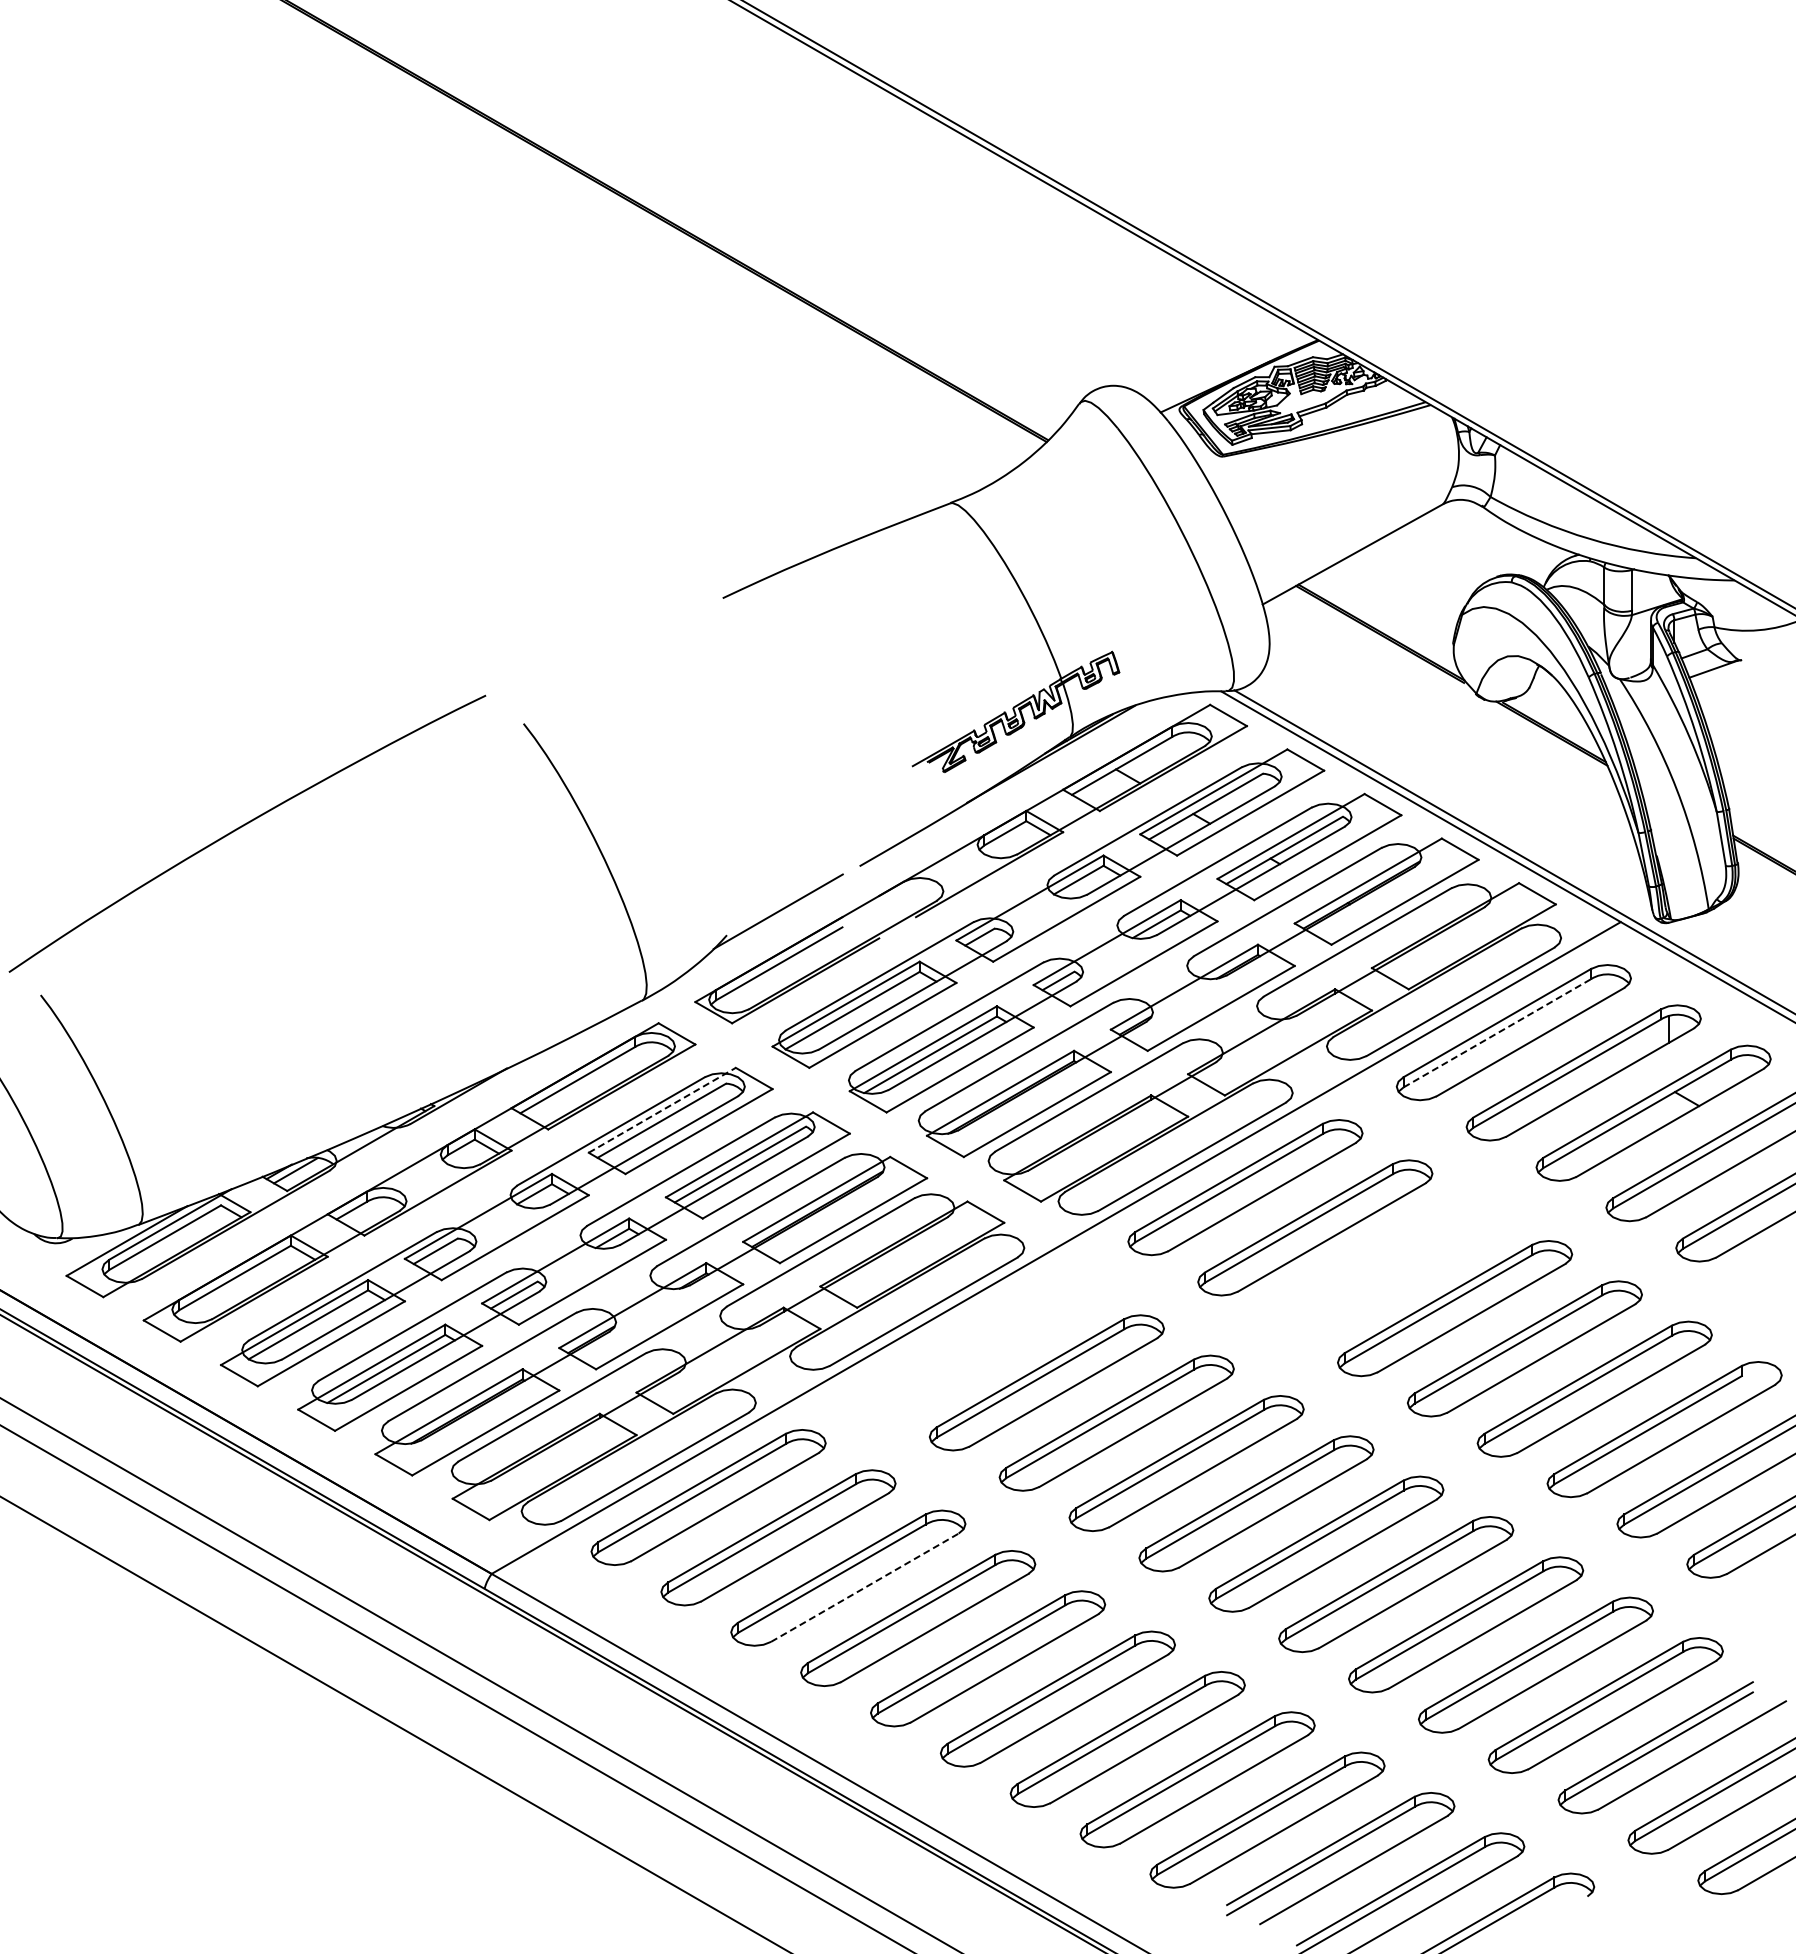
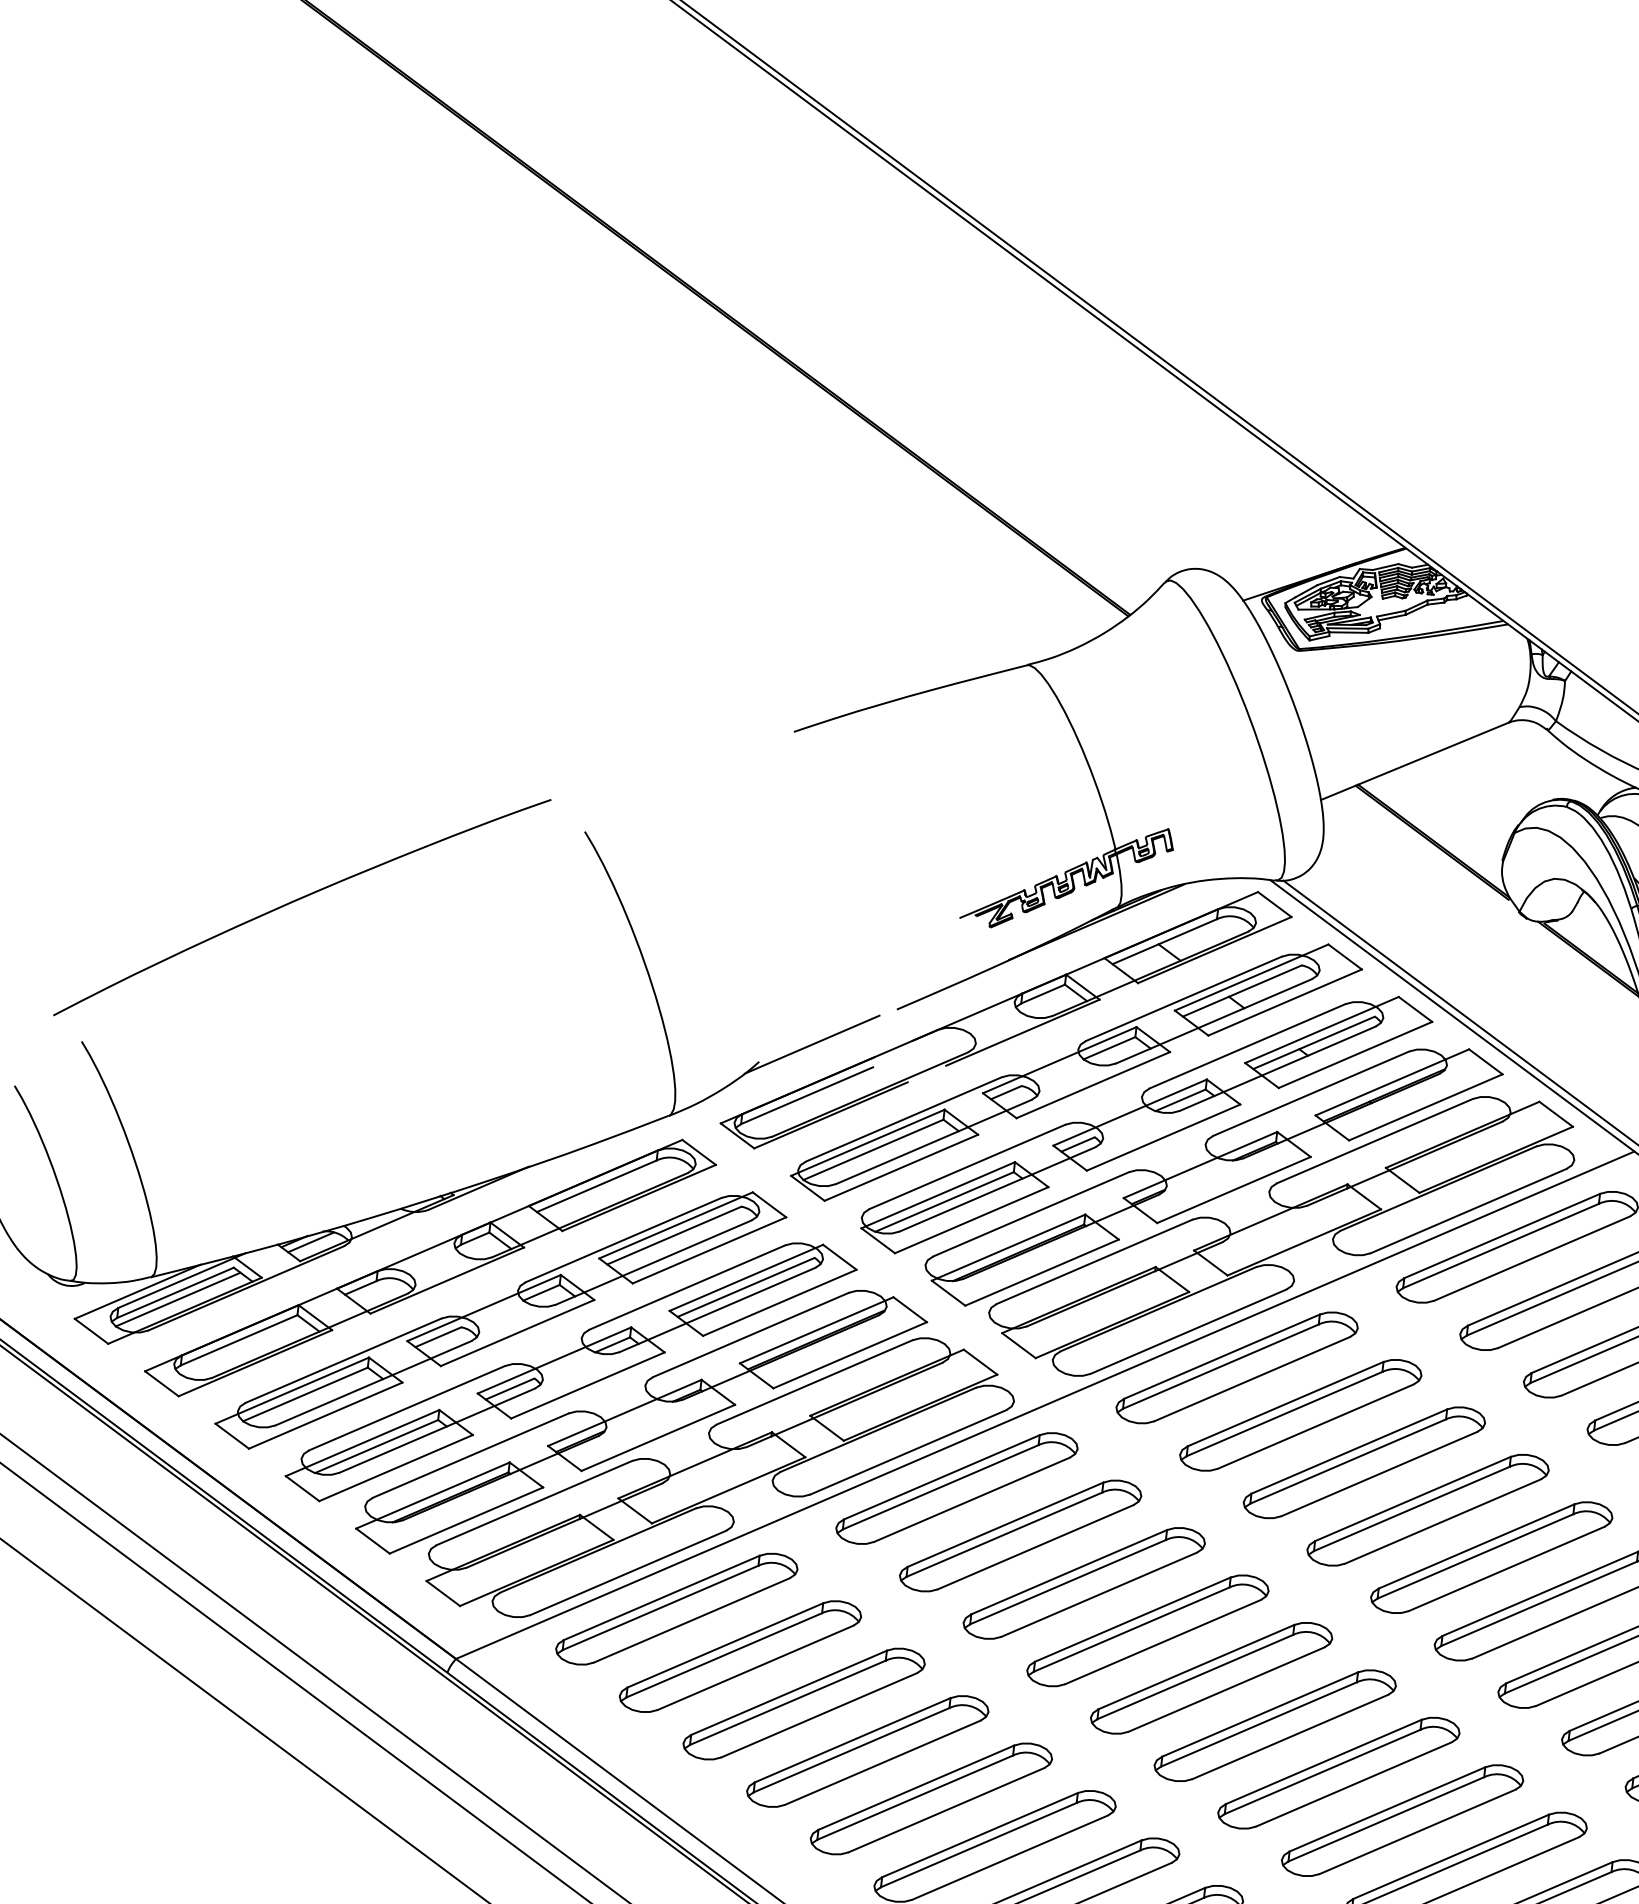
line: (1497, 1033) -> (1501, 1246), dashed -> solid
line: (662, 1110) -> (676, 1225), dashed -> solid
line: (168, 1243) -> (178, 1298), added
part: (1385, 1267) -> (1364, 1462), added
part: (977, 1342) -> (957, 1488), added
line: (865, 1587) -> (819, 1715), dashed -> solid

